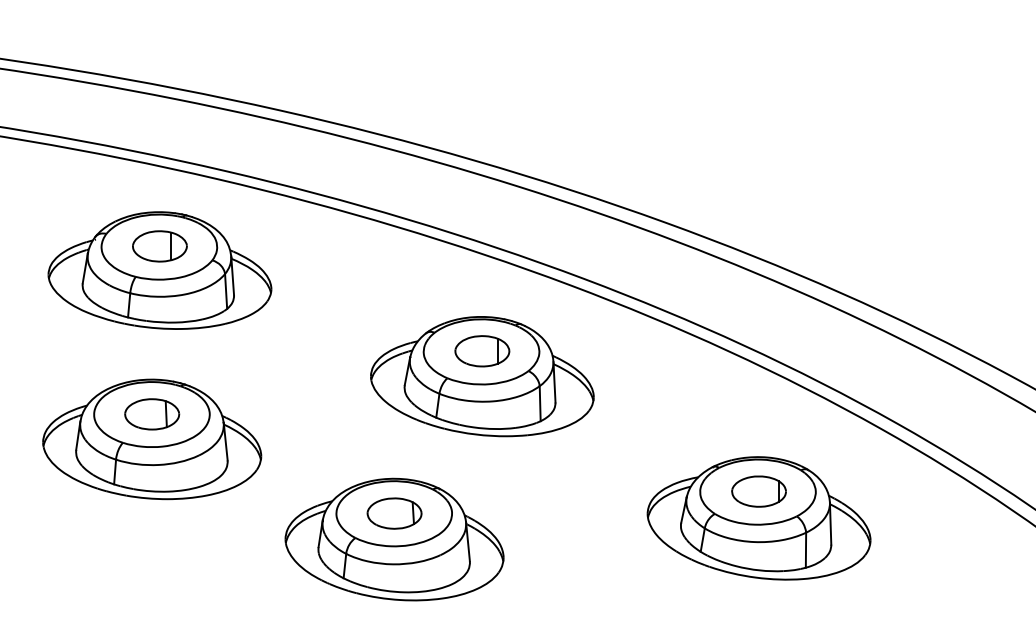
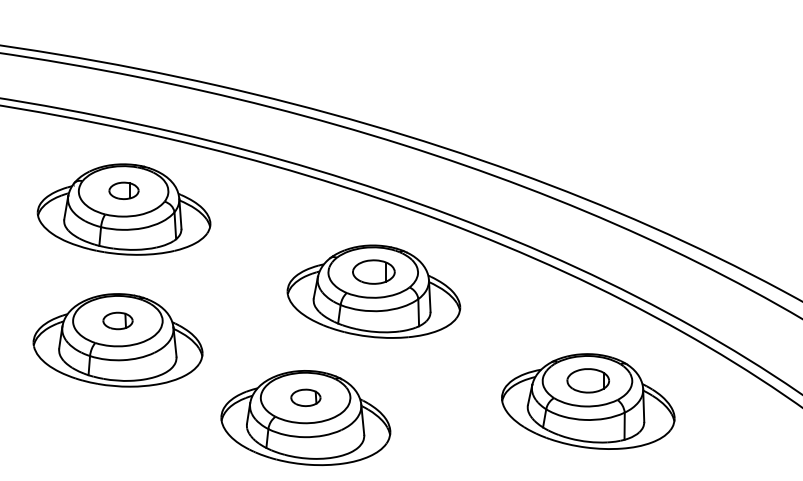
part: (159, 245) -> (123, 190), size x0.7
part: (151, 413) -> (117, 320), size x0.7
part: (394, 513) -> (305, 397), size x0.7

